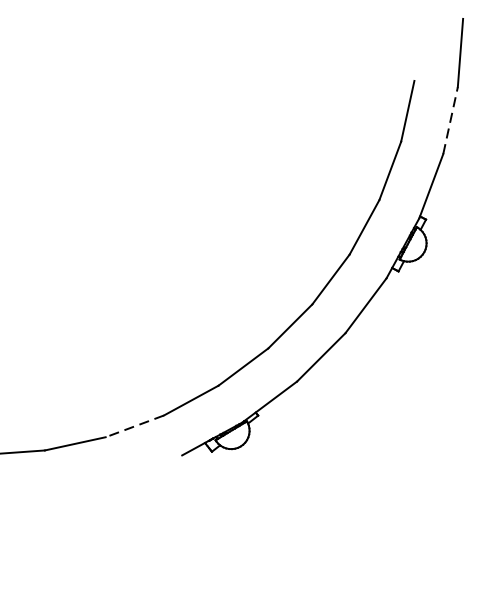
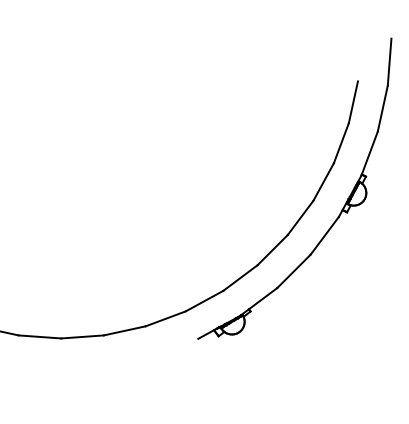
line: (450, 120) -> (382, 108), dashed -> solid
line: (134, 427) -> (165, 319), dashed -> solid

